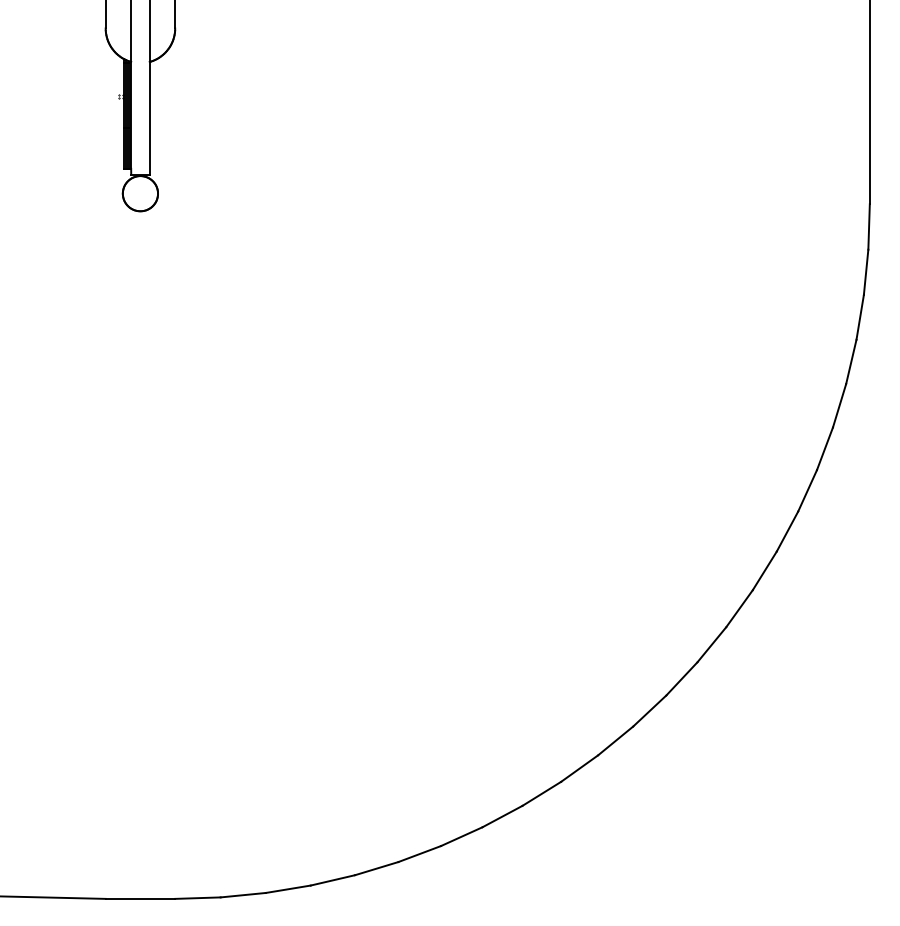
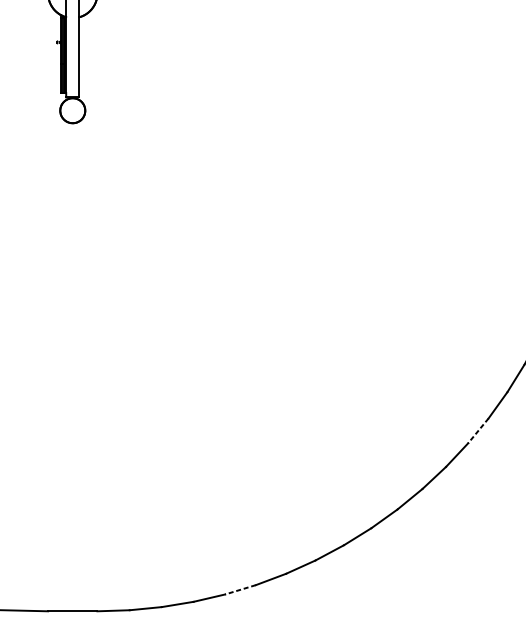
line: (711, 644) -> (478, 430), solid -> dashed
line: (376, 868) -> (240, 589), solid -> dashed

